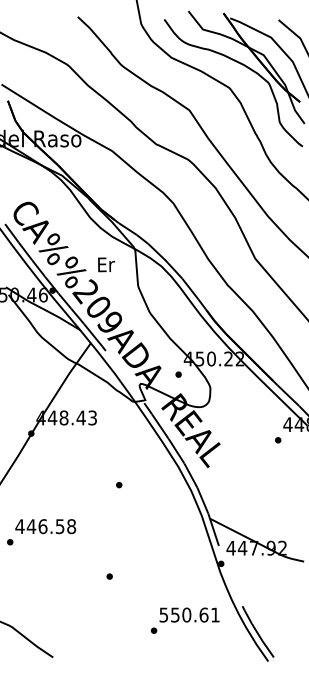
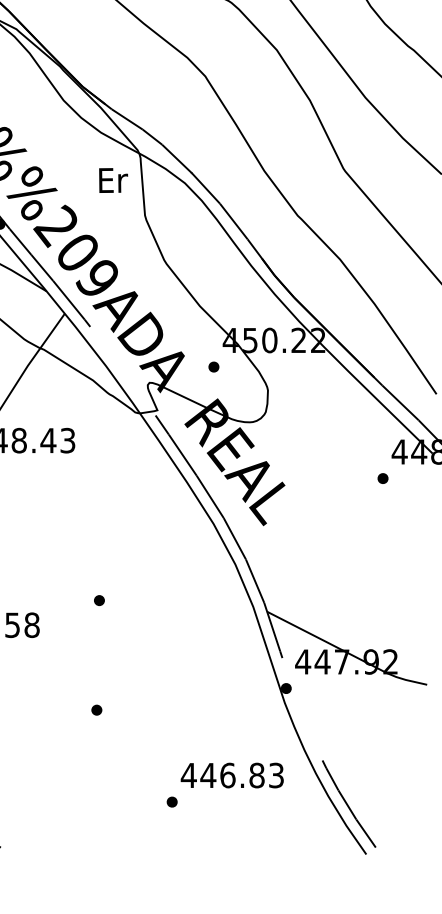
text: (106, 264) -> (113, 179), moved
part: (119, 484) -> (99, 599), moved
text: (189, 614) -> (232, 774), 550.61 -> 446.83

